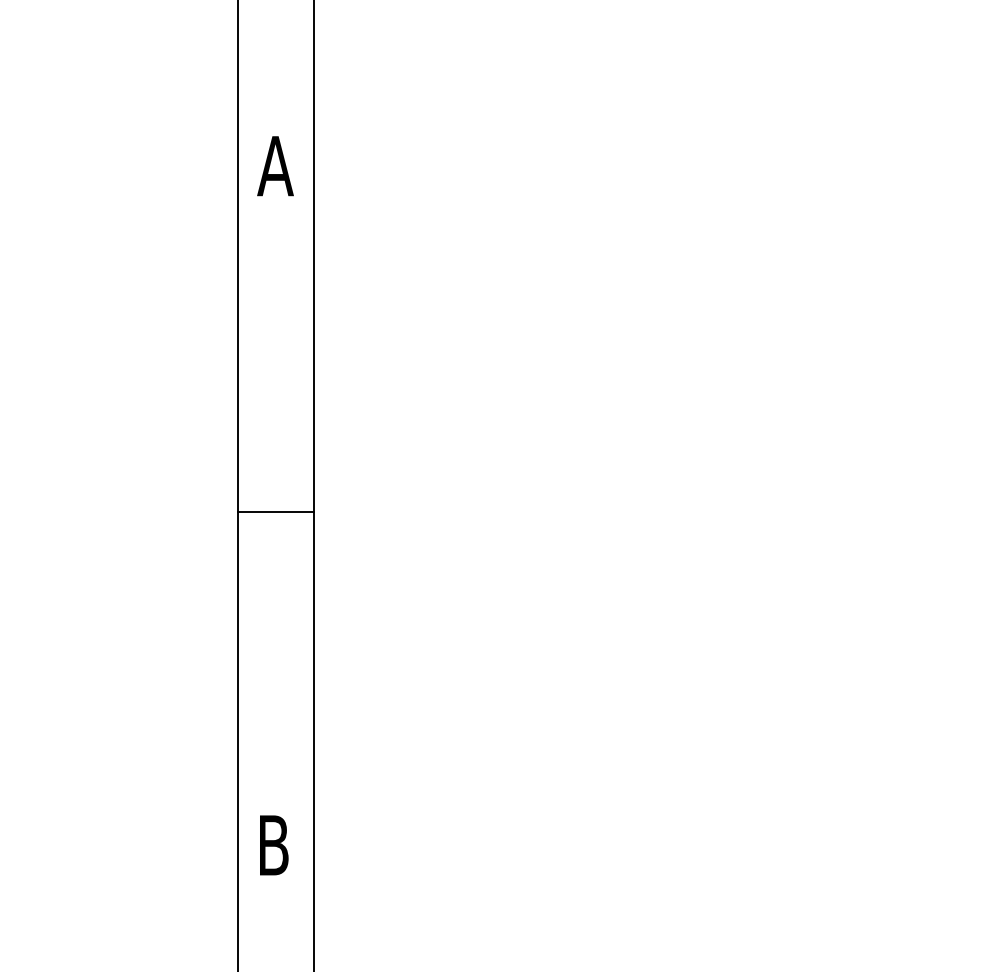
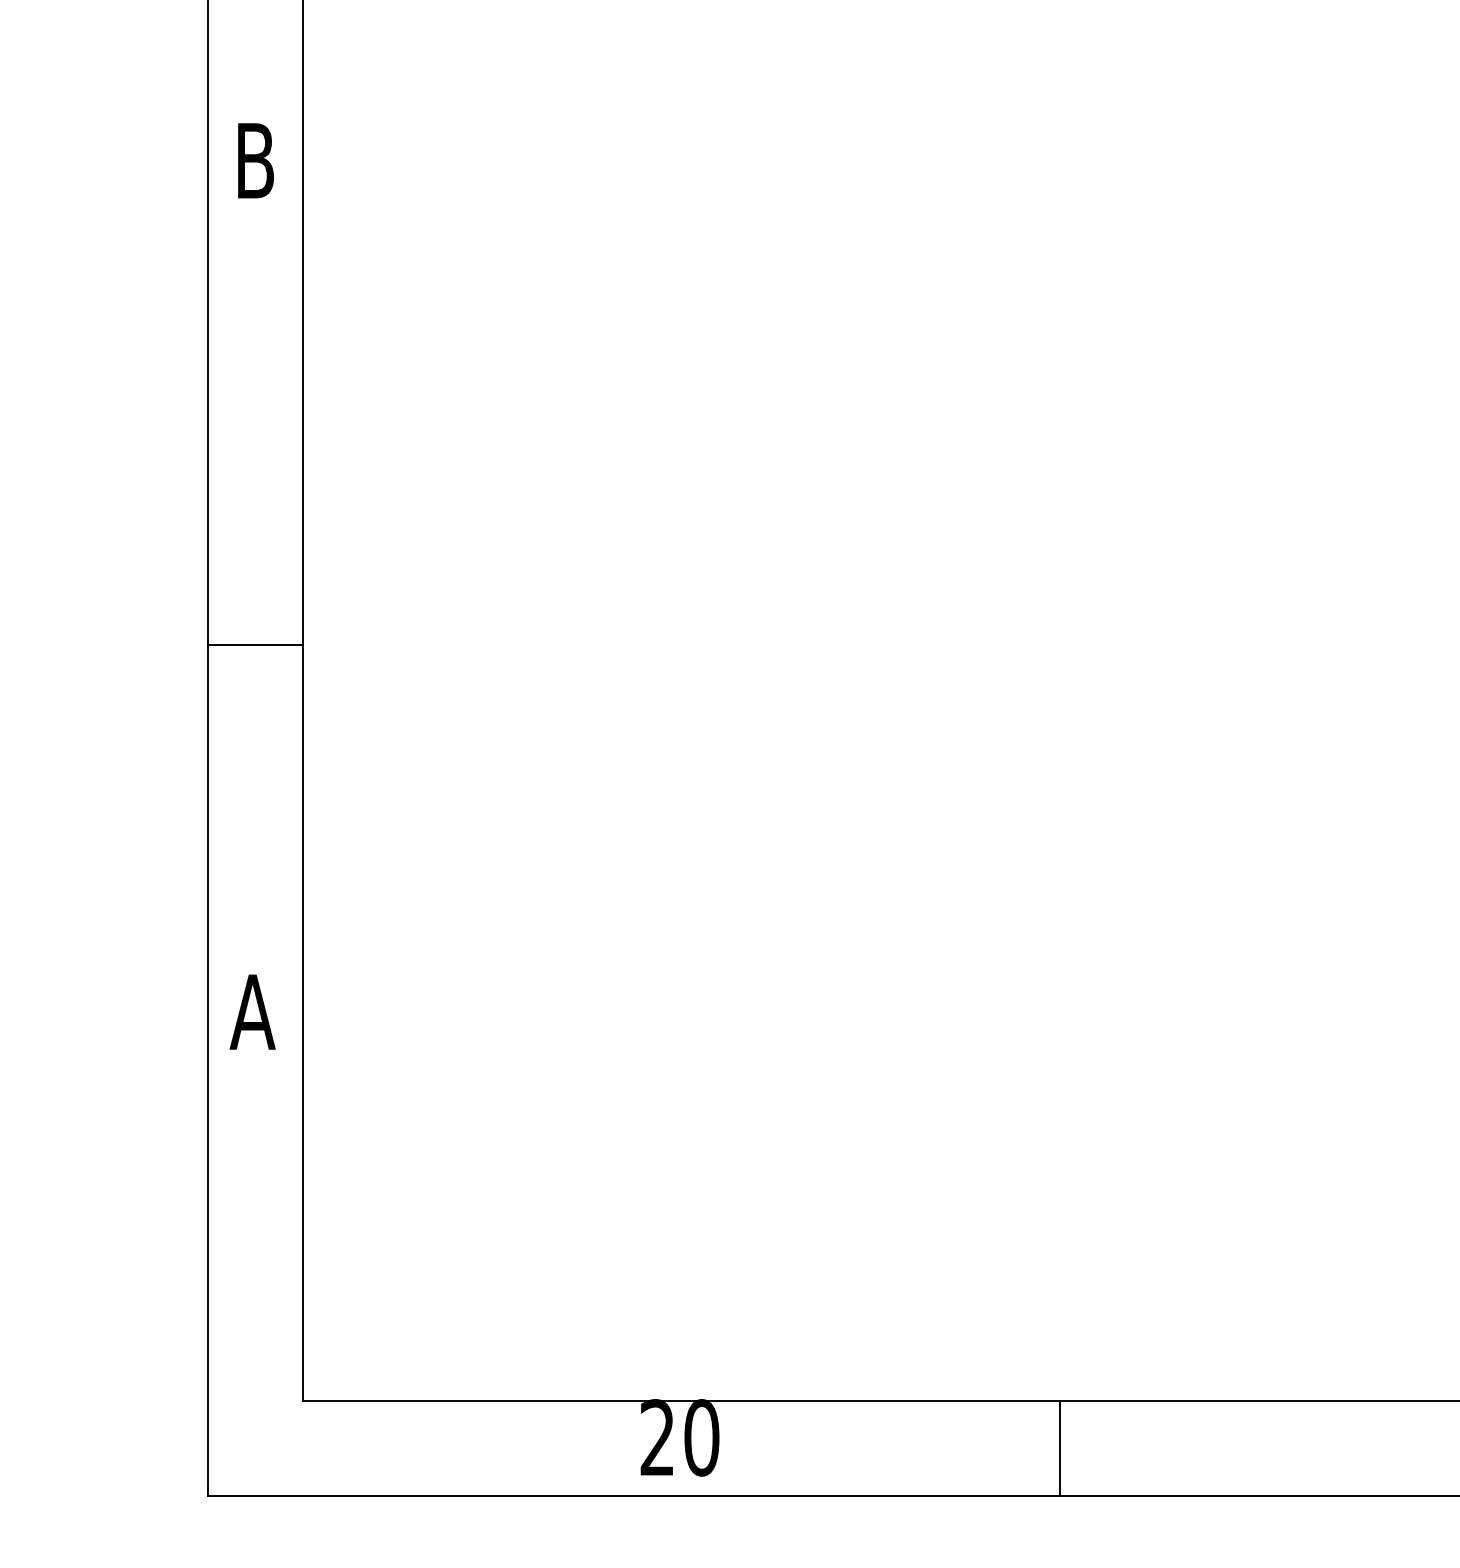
text: (275, 165) -> (255, 160), A -> B
line: (275, 512) -> (255, 644), moved
text: (273, 844) -> (252, 1011), B -> A

